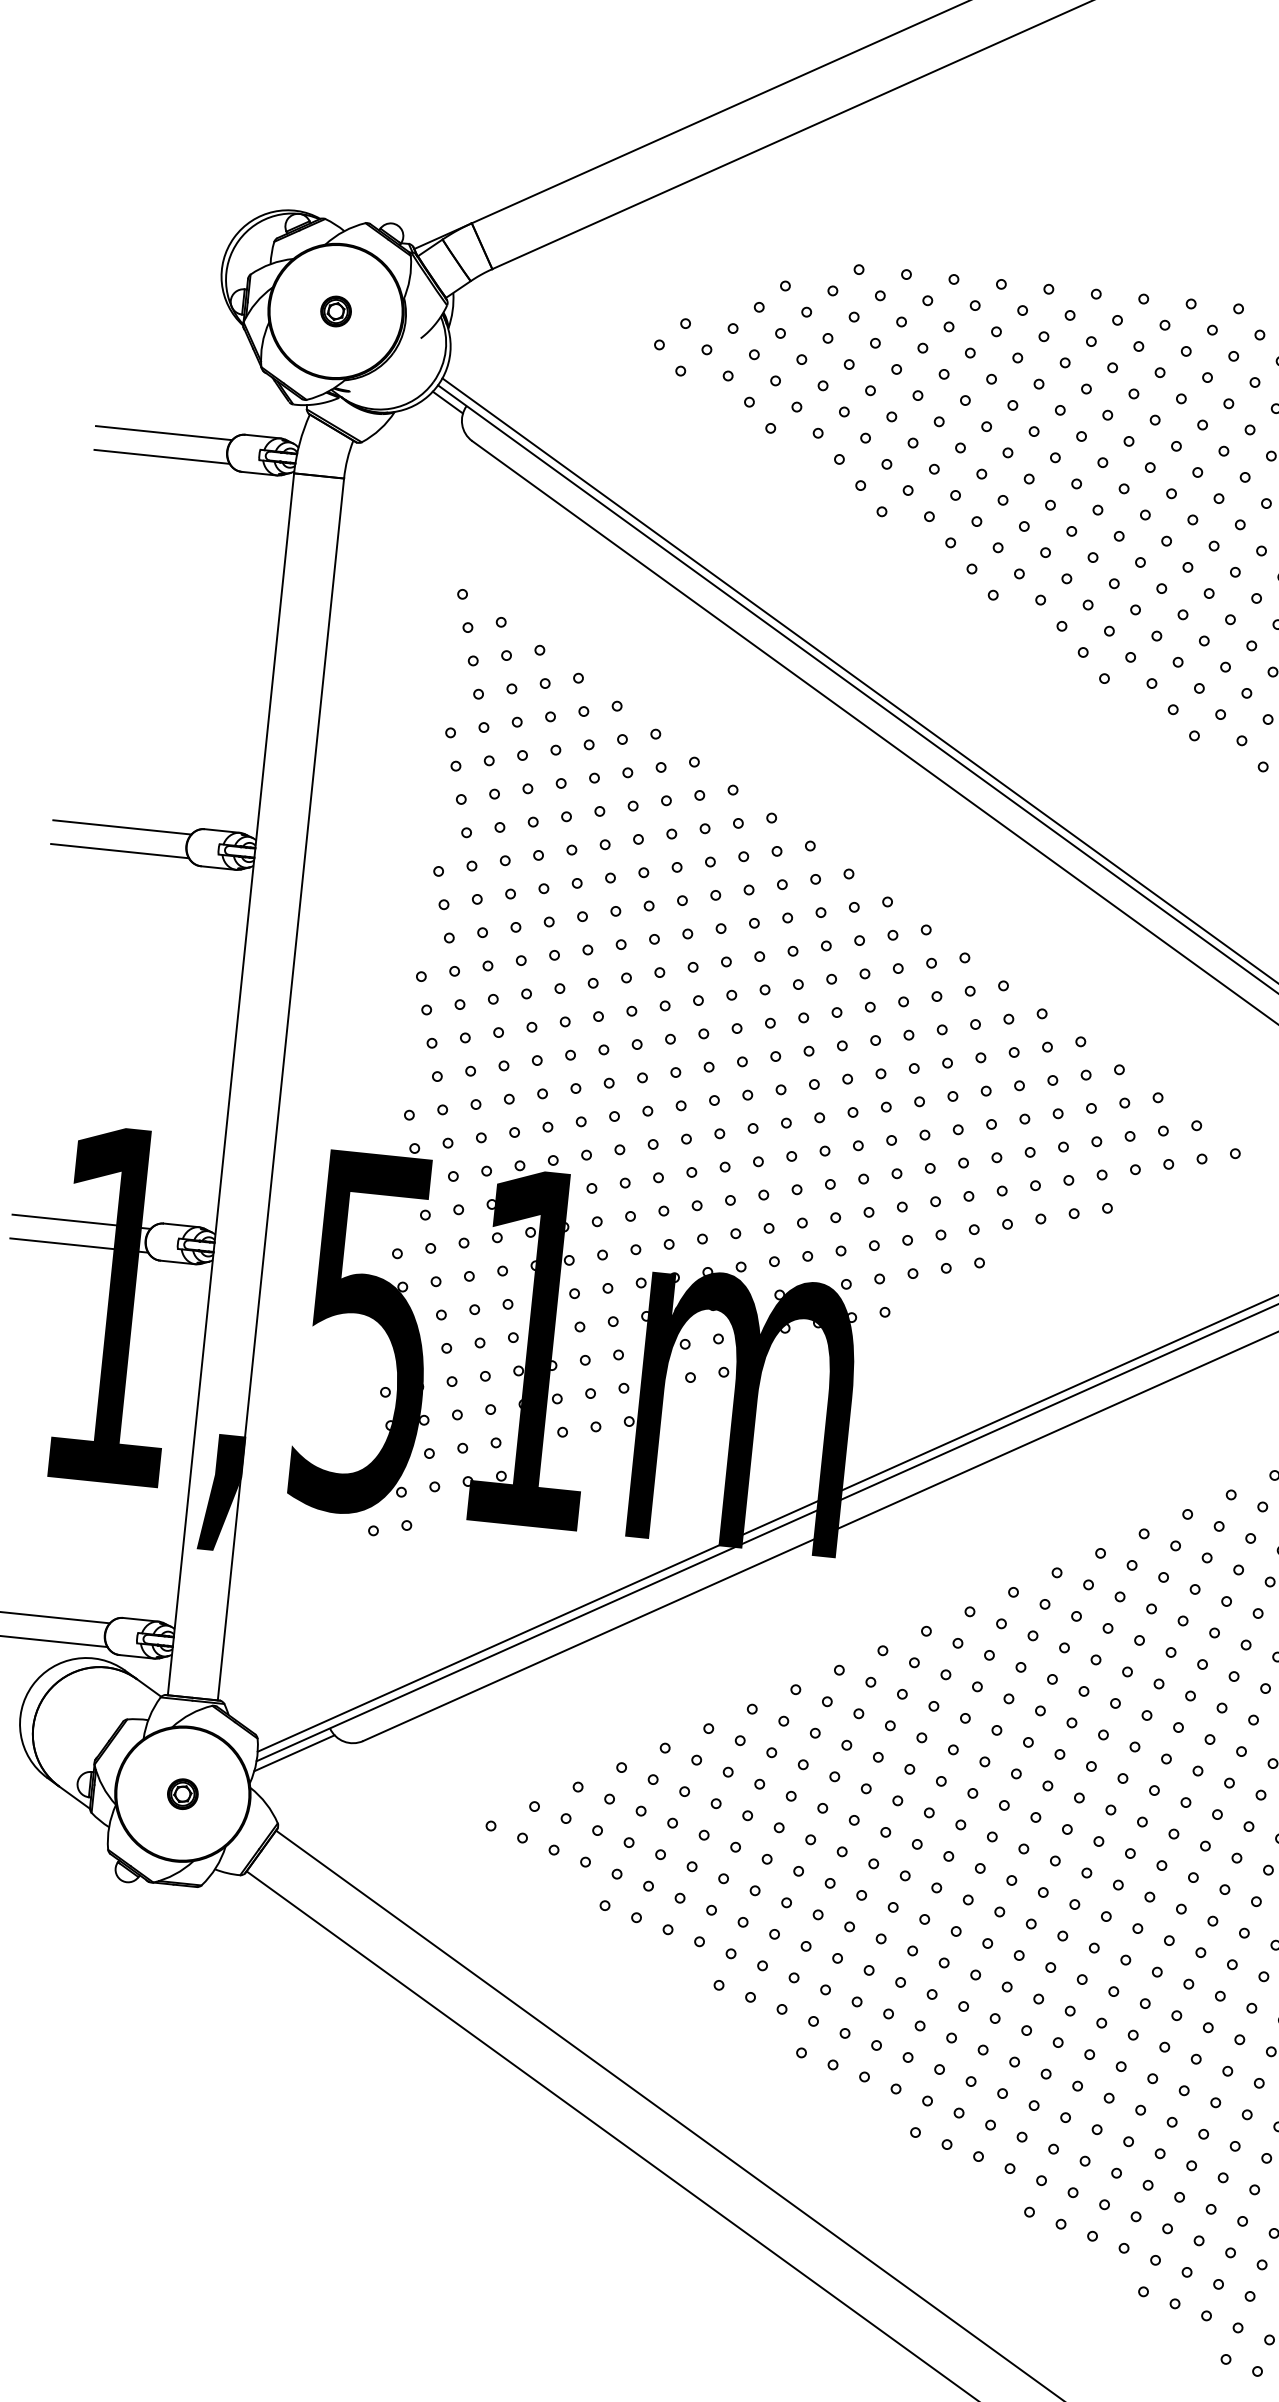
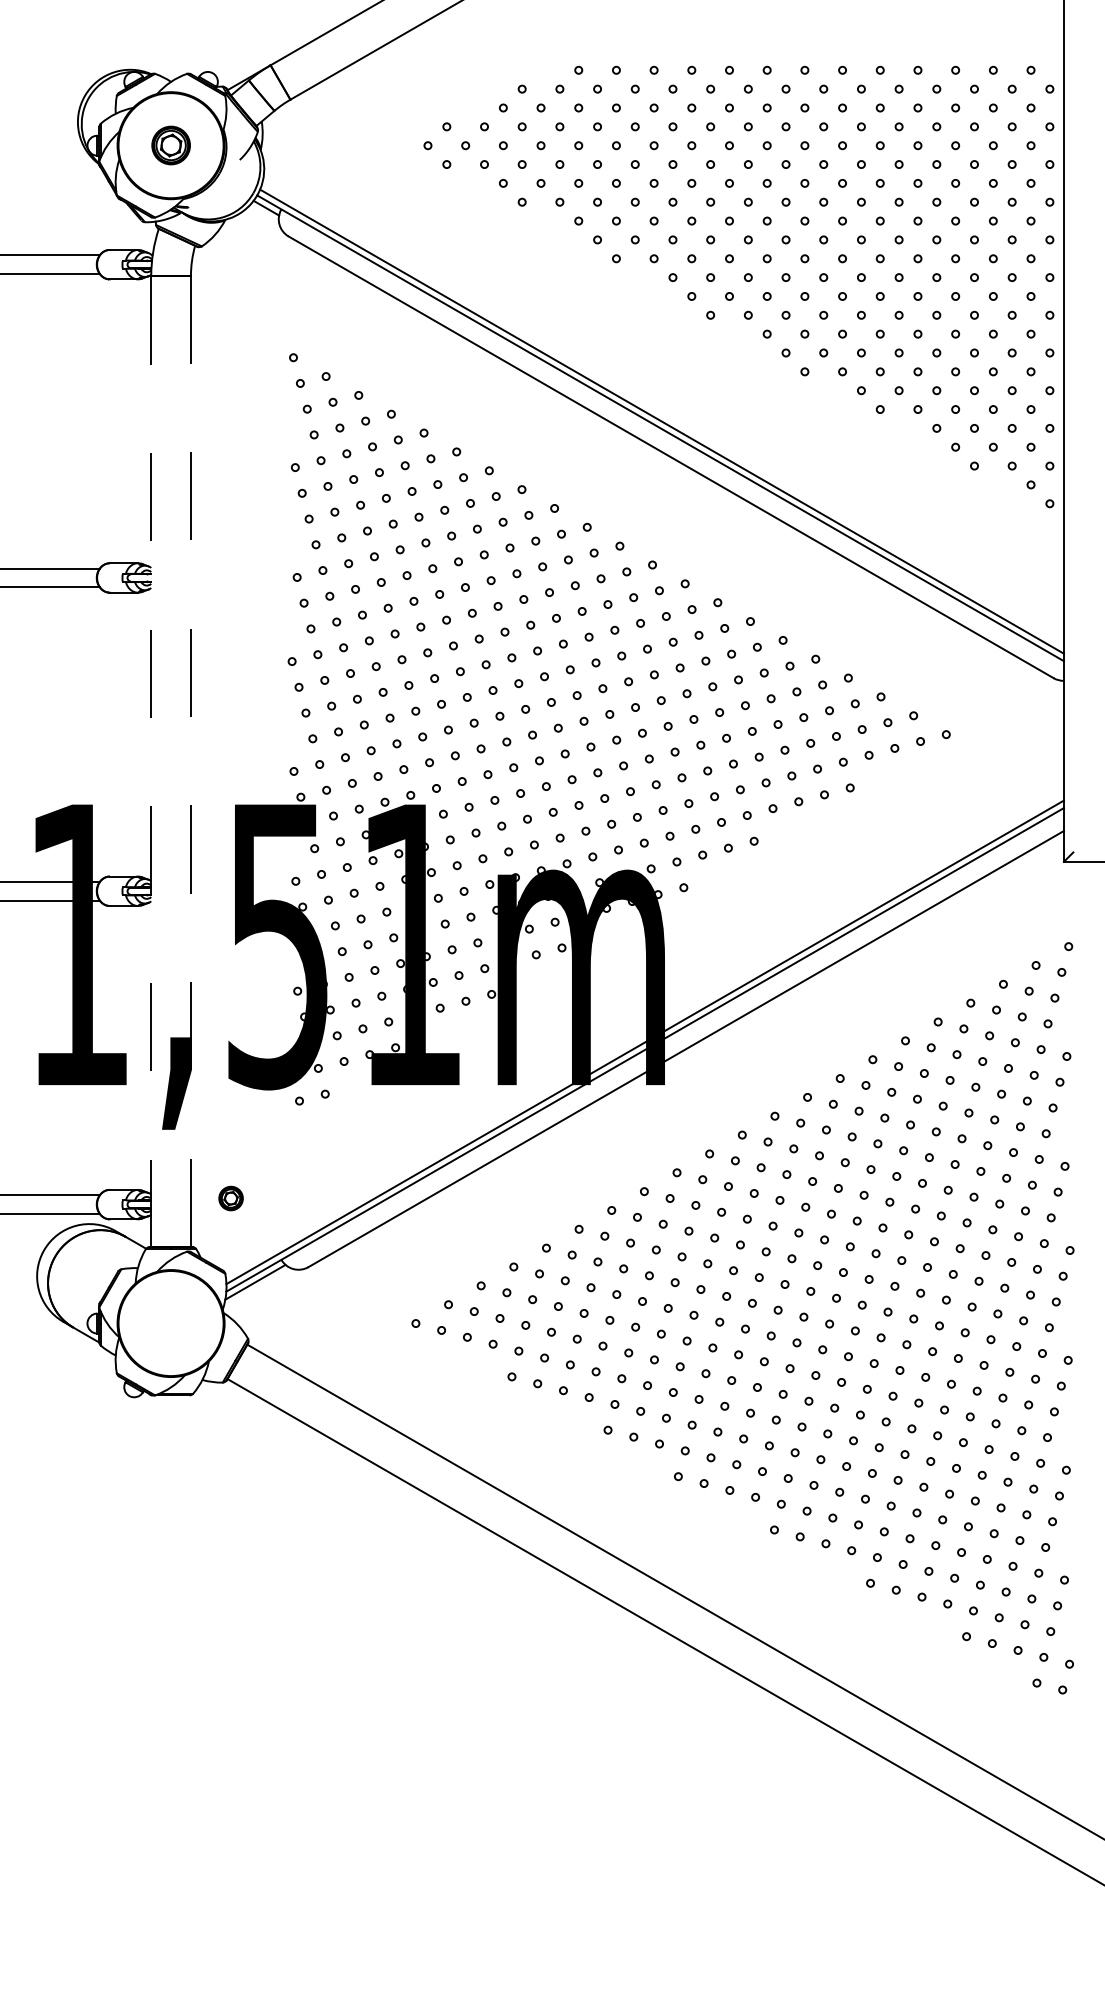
part: (335, 311) -> (170, 145), size x1.6
line: (231, 1085) -> (151, 762), solid -> dashed
line: (280, 1089) -> (190, 761), solid -> dashed
part: (182, 1794) -> (230, 1198), moved

